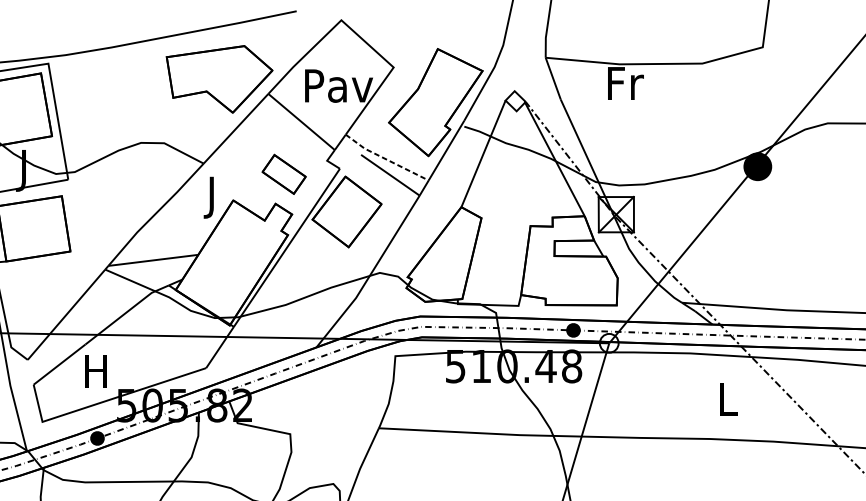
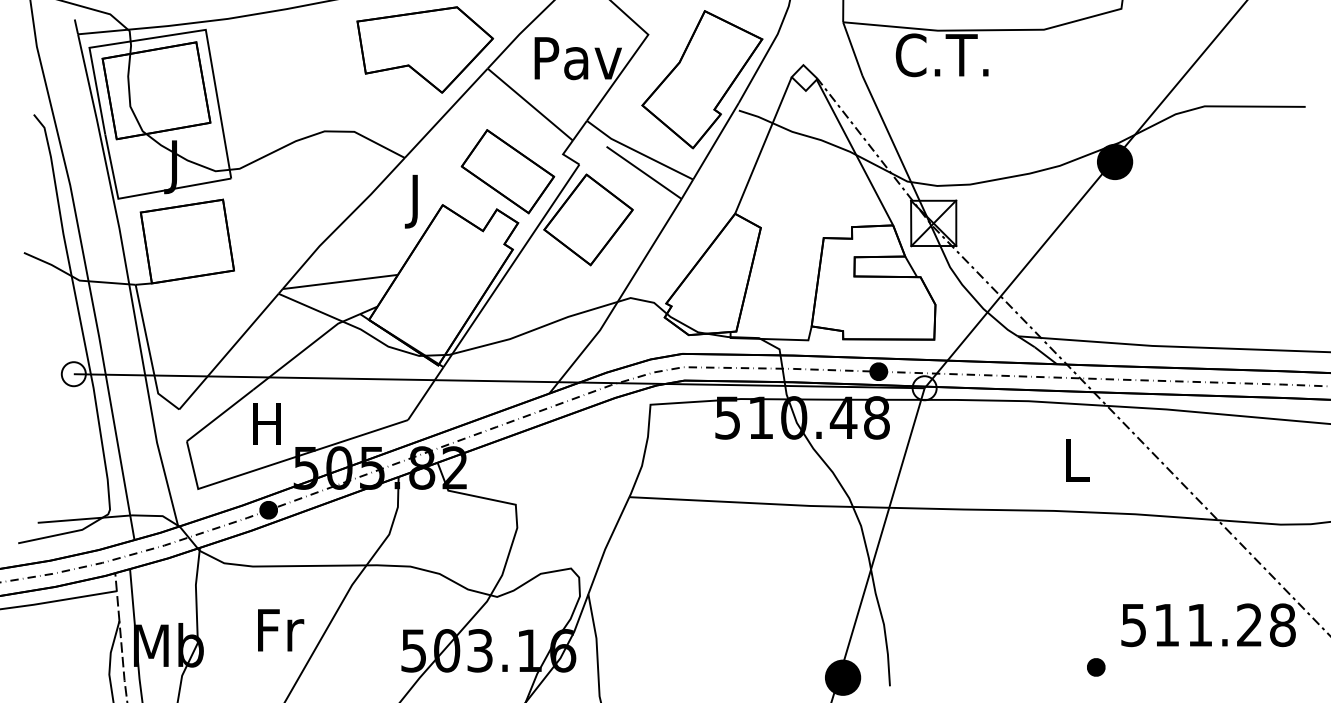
text: (622, 83) -> (941, 55), Fr -> C.T.
line: (385, 159) -> (637, 152), dashed -> solid
part: (283, 174) -> (507, 171), size x1.67

